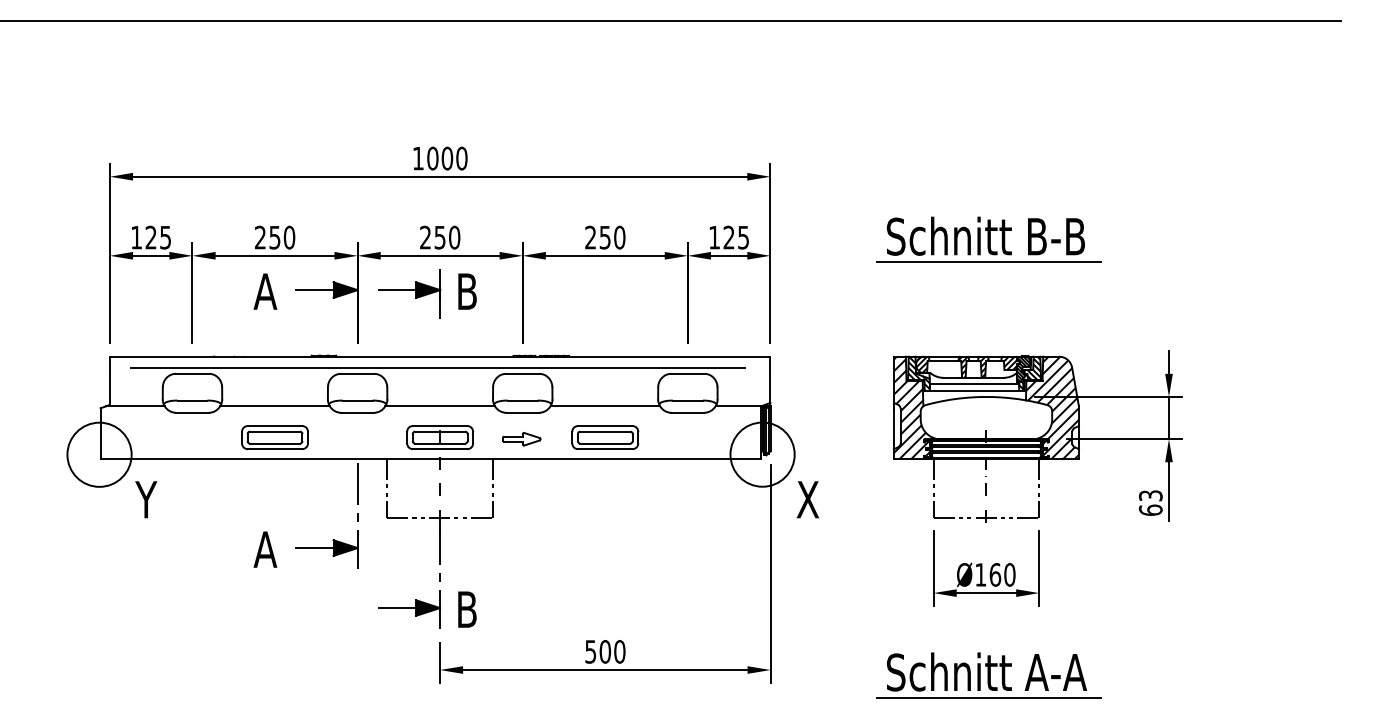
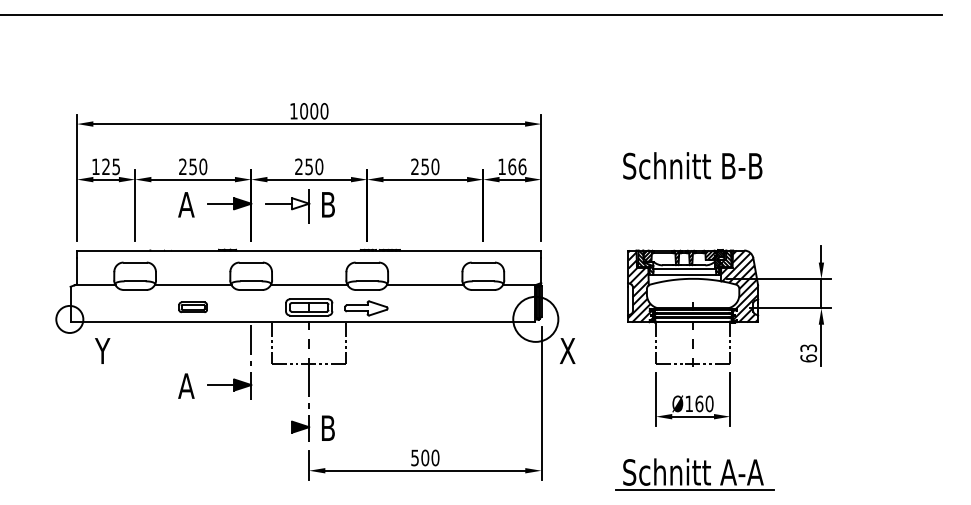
text: (736, 237) -> (517, 166), 125 -> 166
line: (988, 261) -> (694, 183), removed
fill: (428, 289) -> (301, 203), removed
line: (437, 367) -> (307, 258), removed
part: (274, 437) -> (192, 307), size x0.6
part: (605, 437) -> (425, 307), removed
part: (521, 439) -> (366, 308), size x1.6
circle: (99, 454) -> (69, 319), size x0.6
line: (397, 608) -> (279, 427), removed

